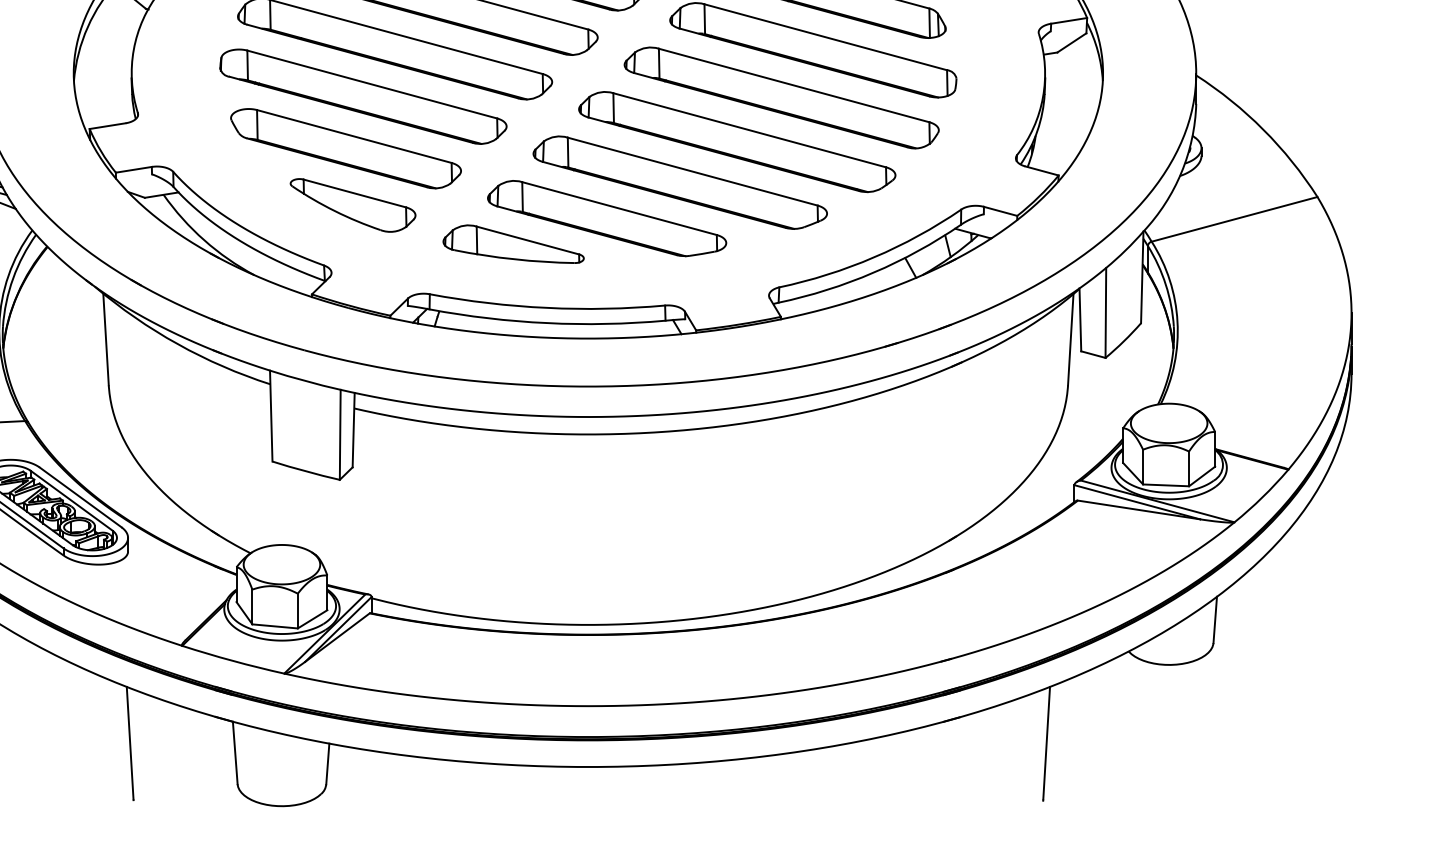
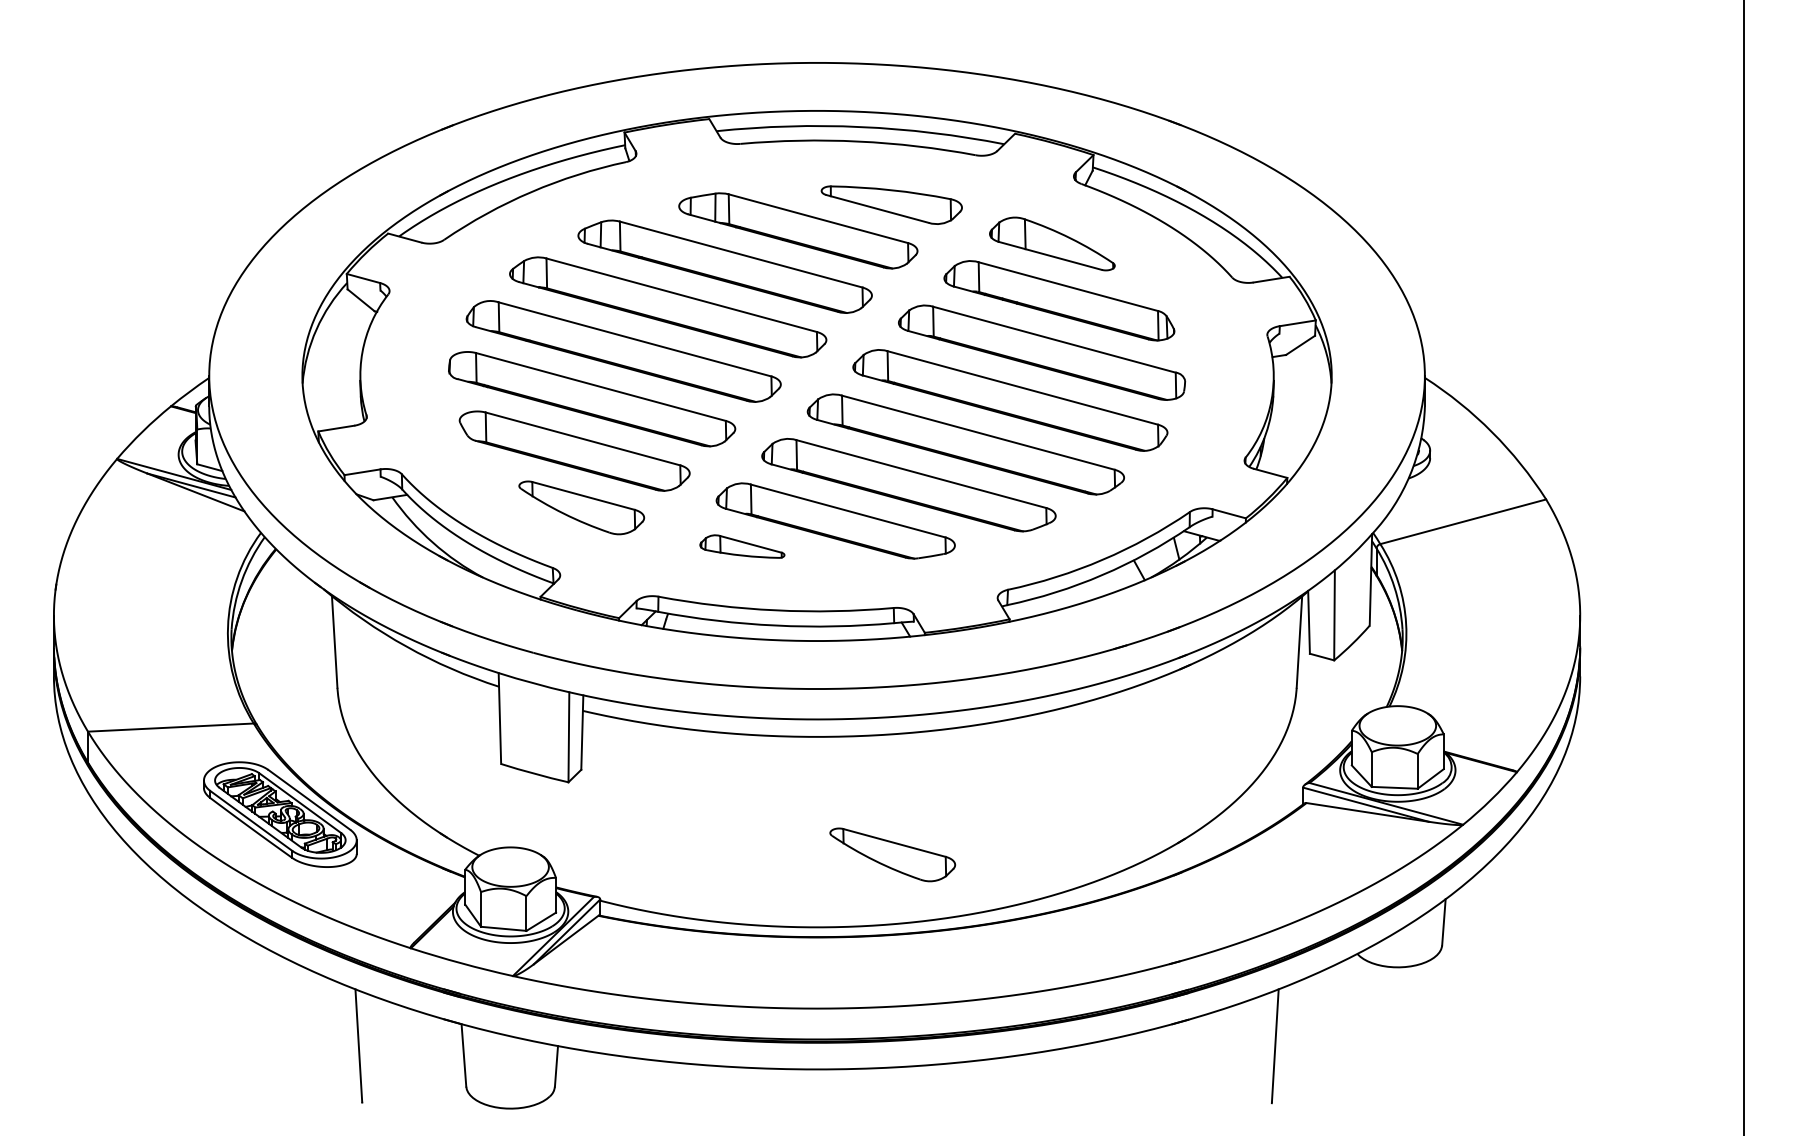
part: (513, 244) -> (742, 546), size x0.6
part: (663, 552) -> (892, 854), added

